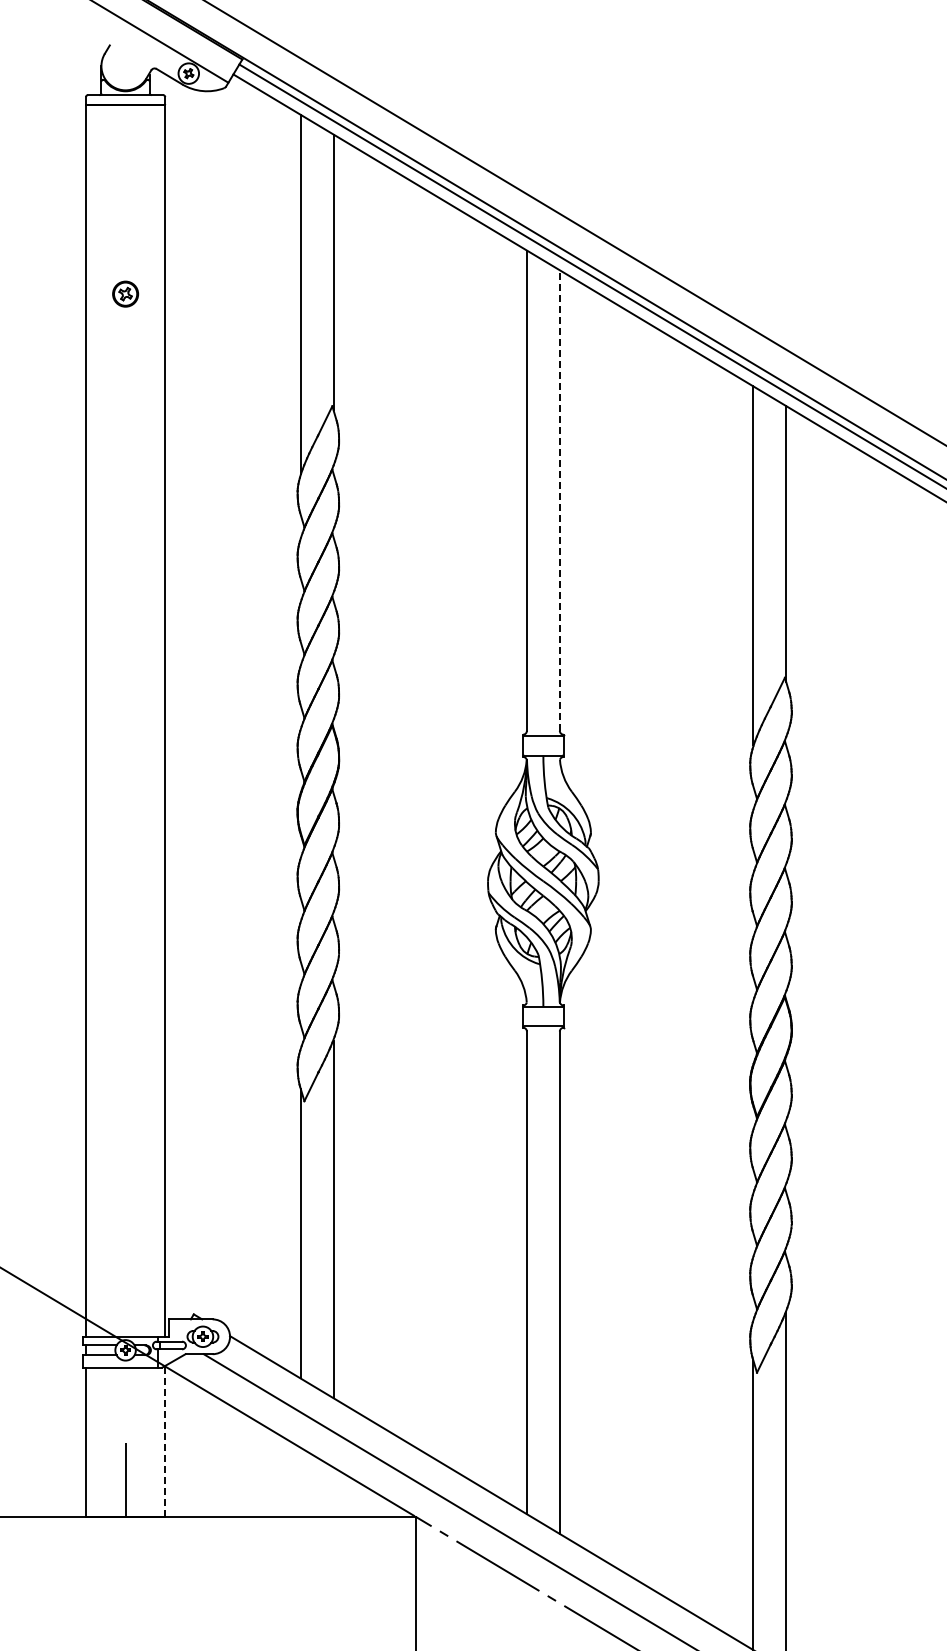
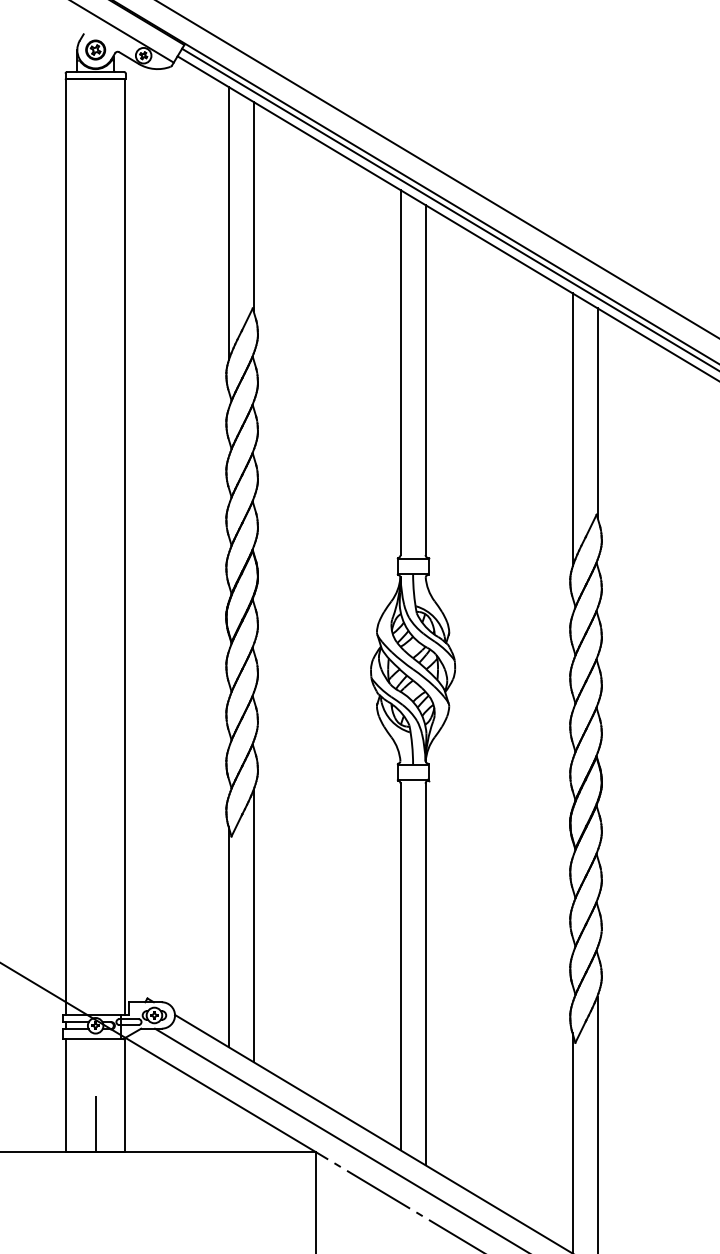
part: (125, 293) -> (95, 49), moved
line: (559, 500) -> (425, 380), dashed -> solid
line: (164, 1441) -> (125, 1095), dashed -> solid

